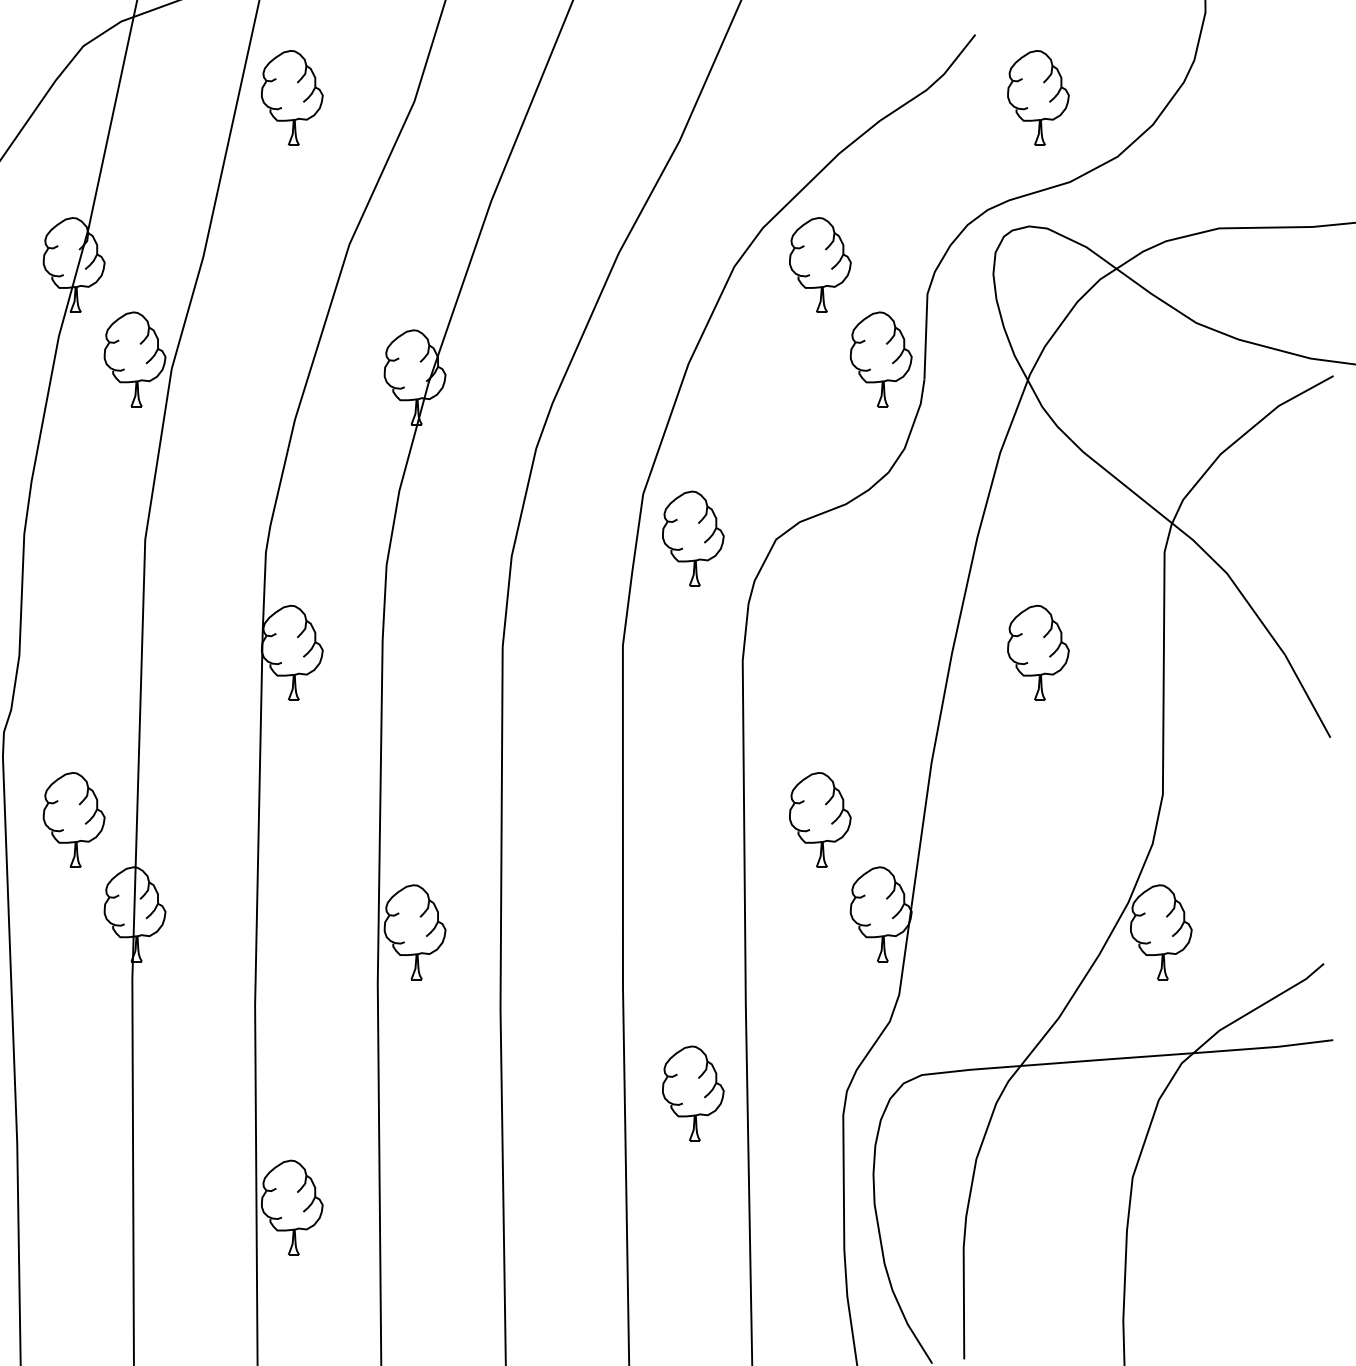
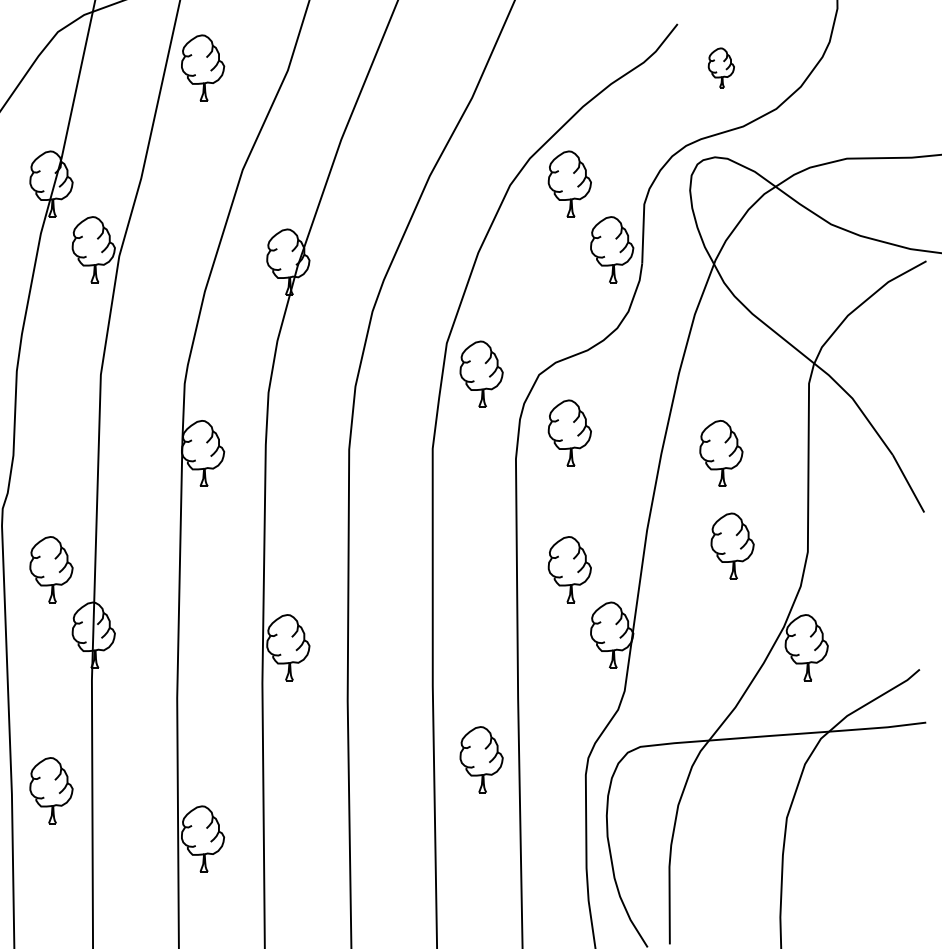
part: (1038, 97) -> (721, 67), size x0.6
part: (819, 622) -> (569, 432), added
part: (1054, 785) -> (732, 545), added
part: (74, 1137) -> (51, 790), added

